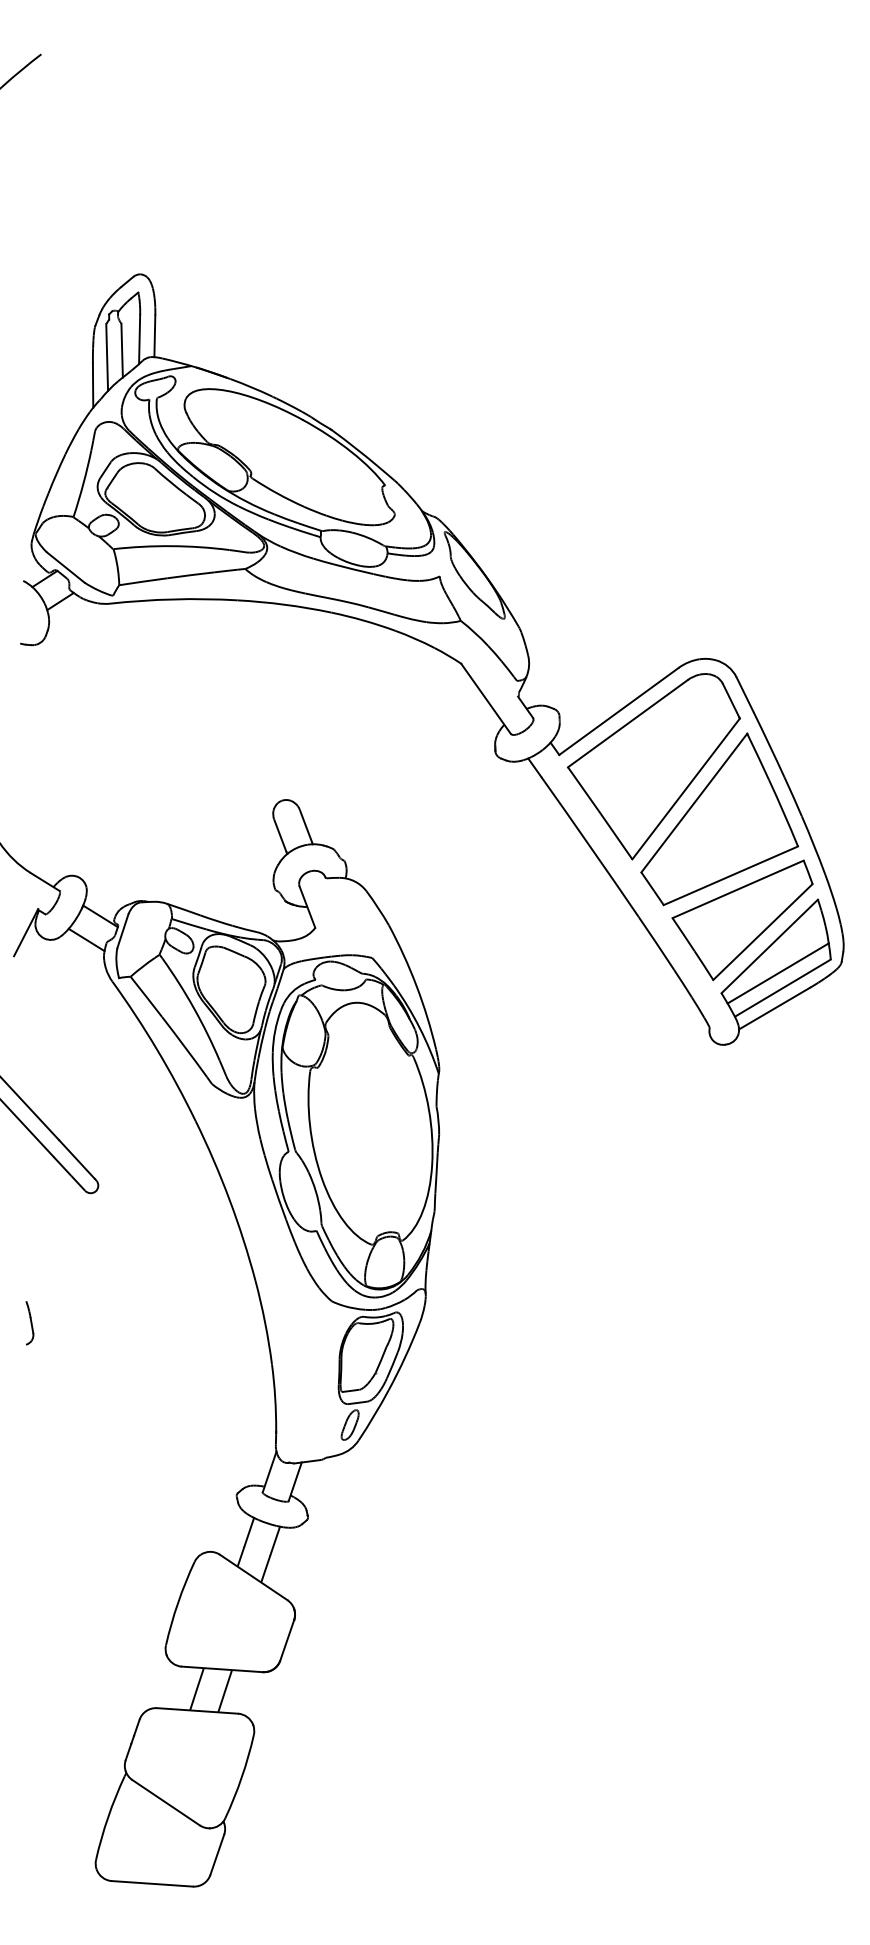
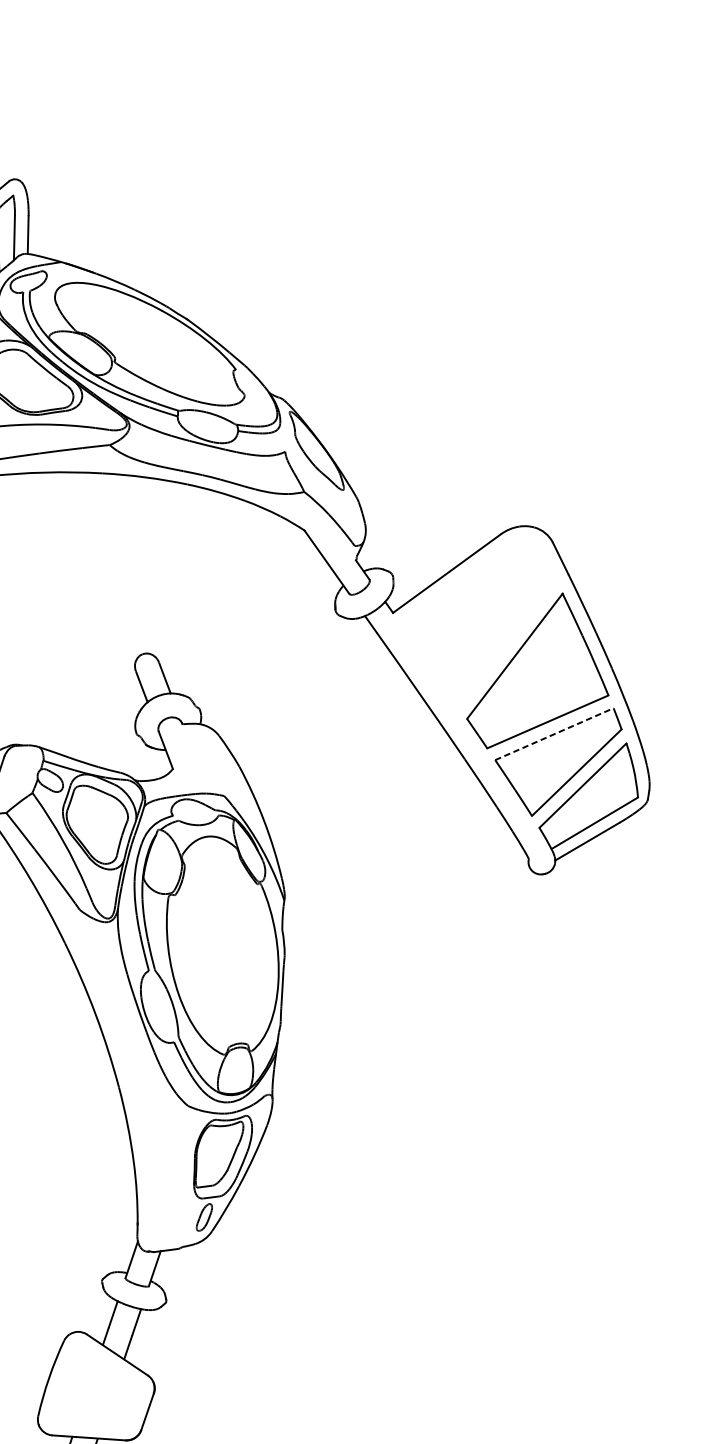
part: (653, 766) -> (478, 623), removed
line: (738, 889) -> (554, 734), solid -> dashed
line: (777, 973) -> (589, 810), removed

